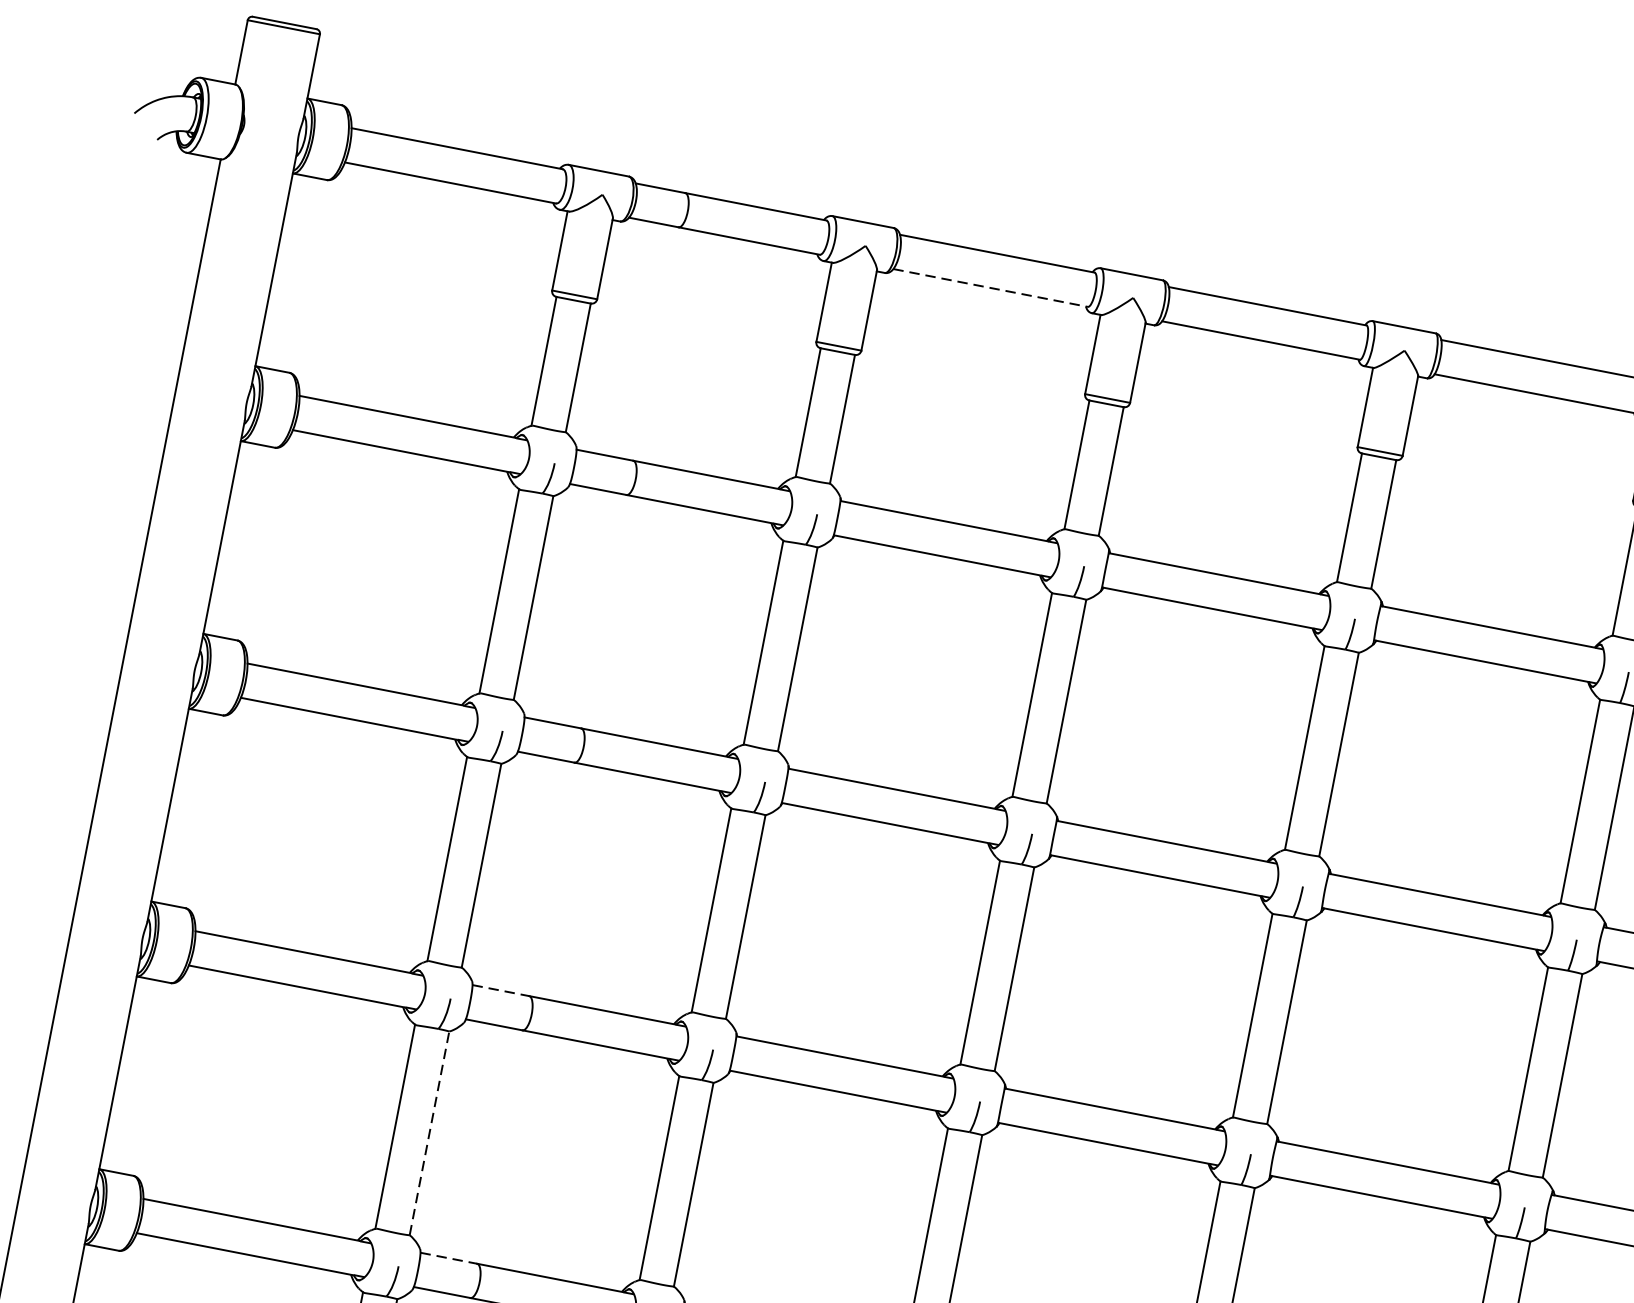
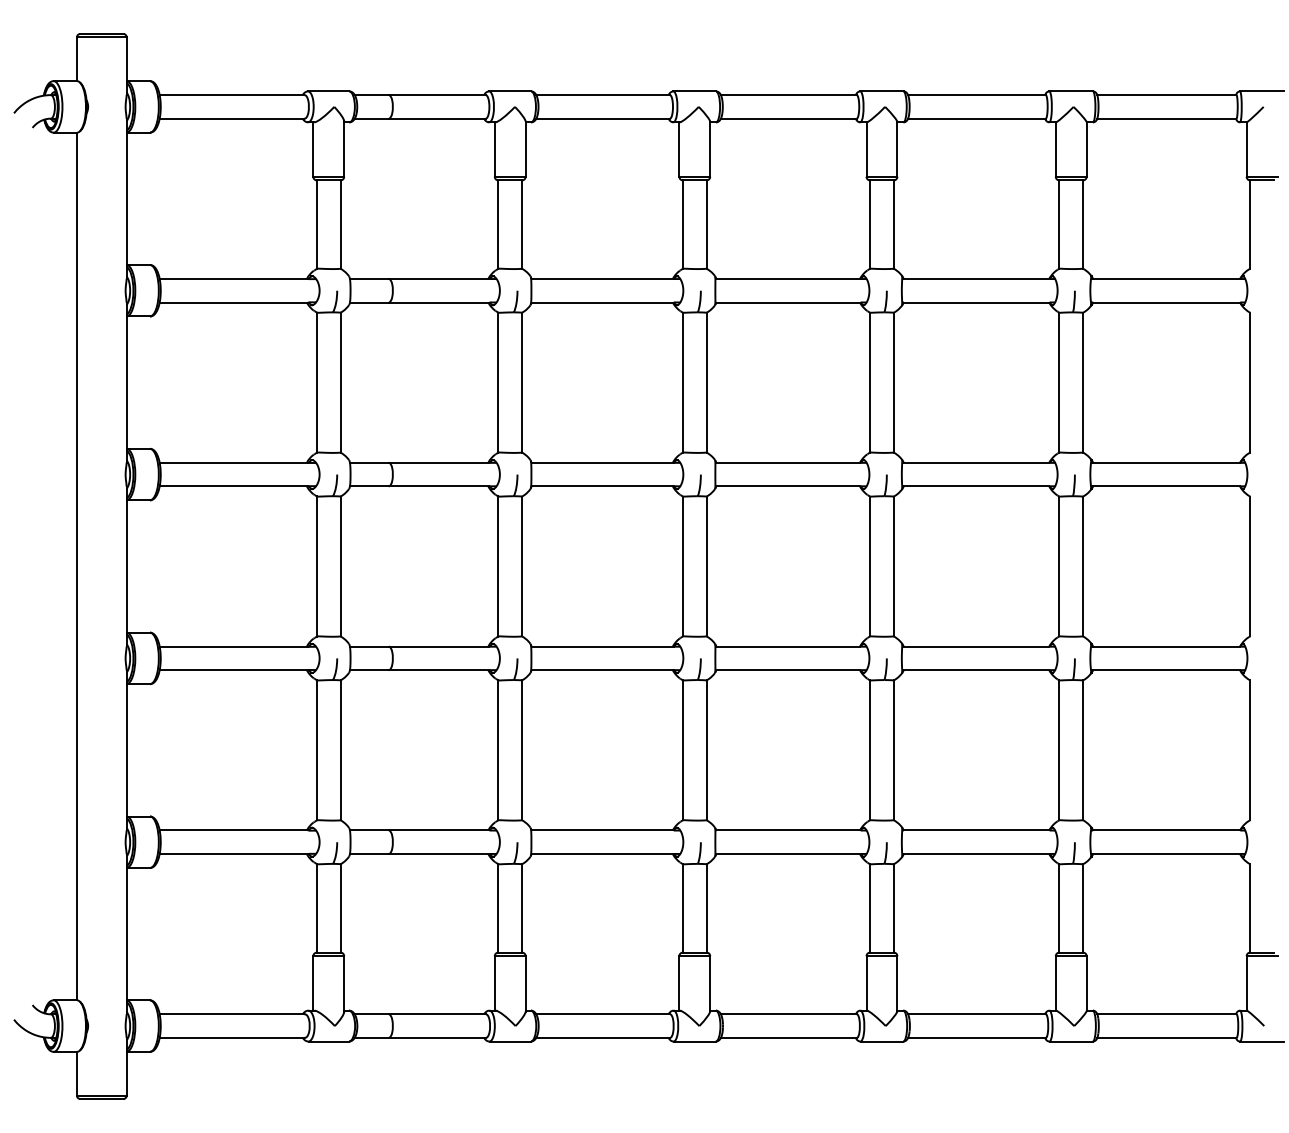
line: (991, 287) -> (603, 118), dashed -> solid
line: (501, 990) -> (369, 646), dashed -> solid
line: (429, 1133) -> (340, 750), dashed -> solid
line: (448, 1258) -> (369, 830), dashed -> solid

